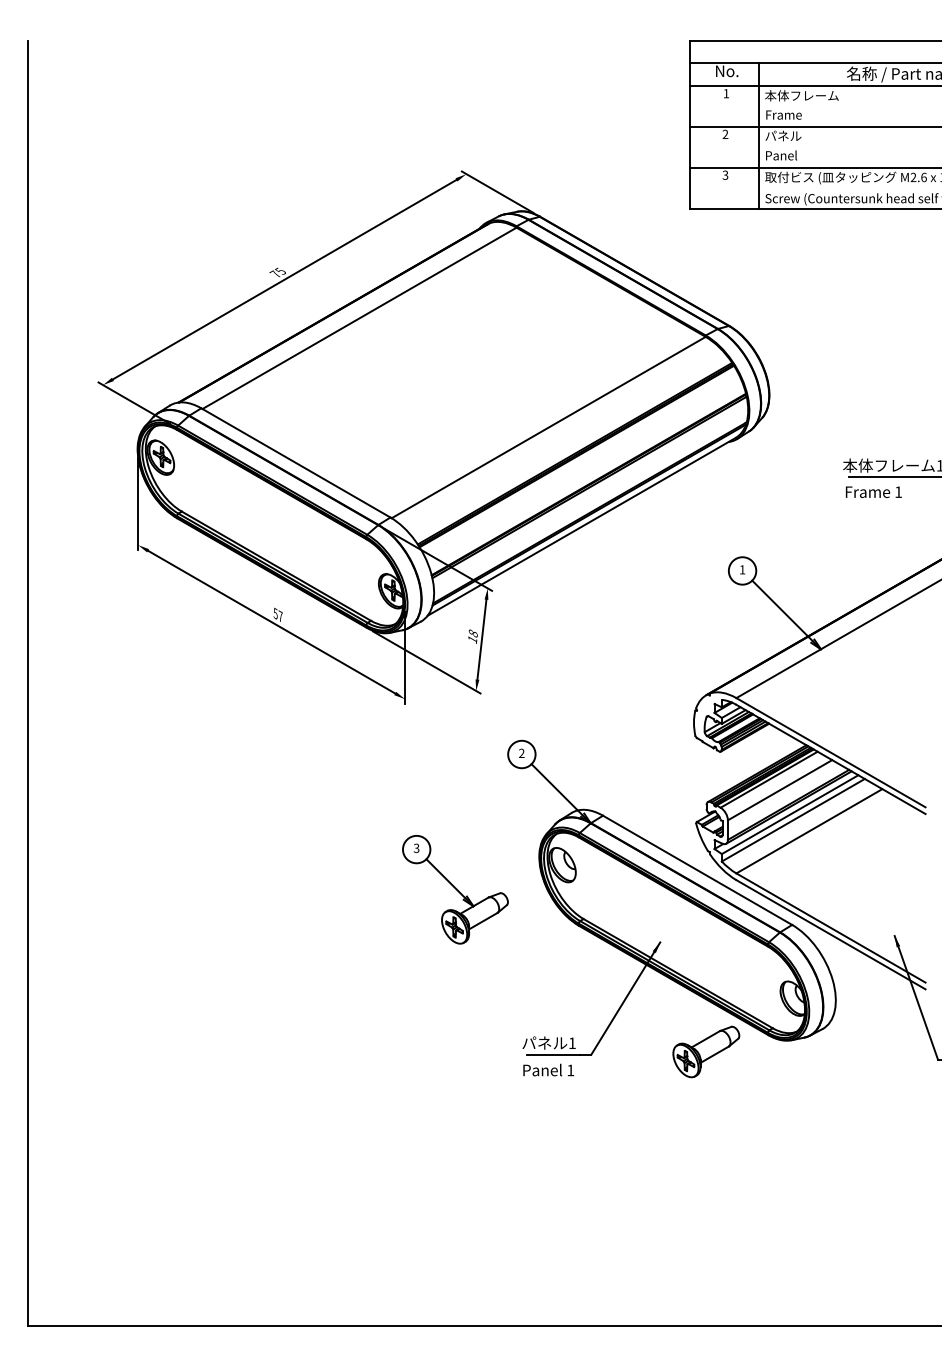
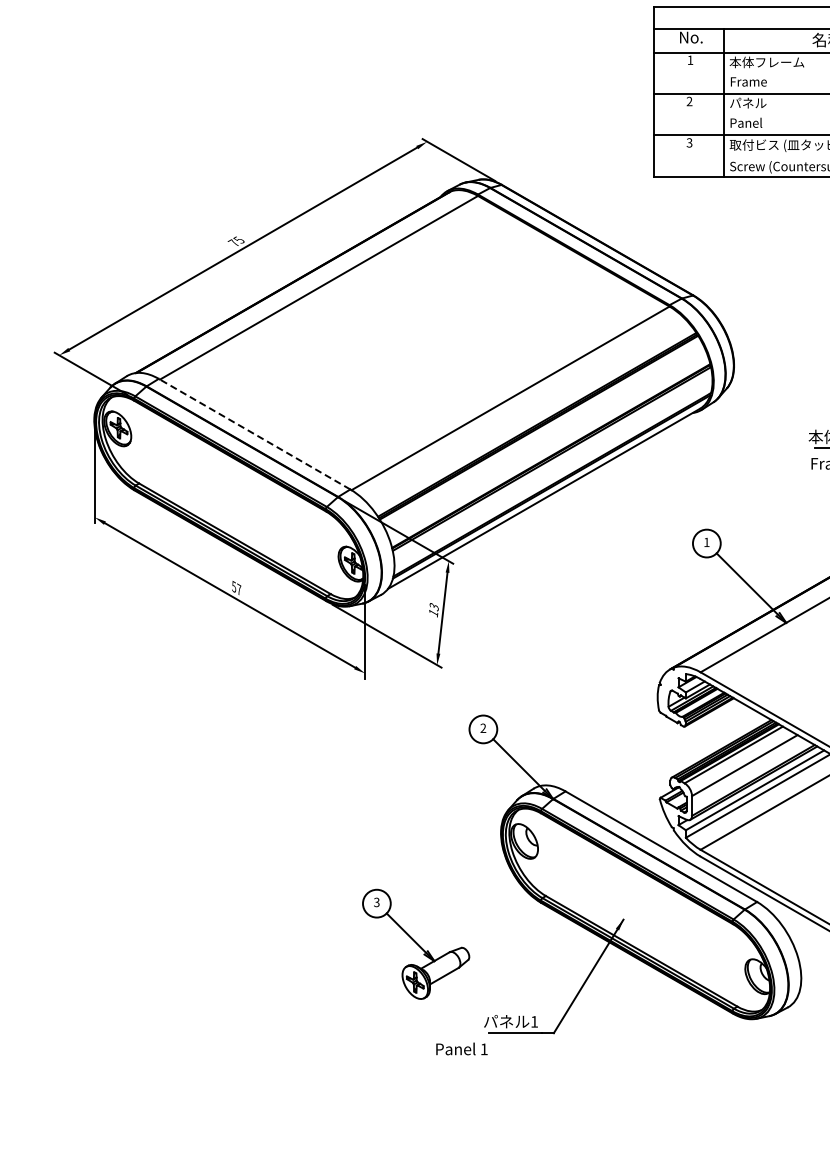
line: (295, 462) -> (254, 433), solid -> dashed
text: (473, 633) -> (434, 606), 18 -> 13
part: (455, 889) -> (416, 944), moved
part: (706, 1051) -> (670, 1030), removed
text: (548, 1069) -> (461, 1048), moved

